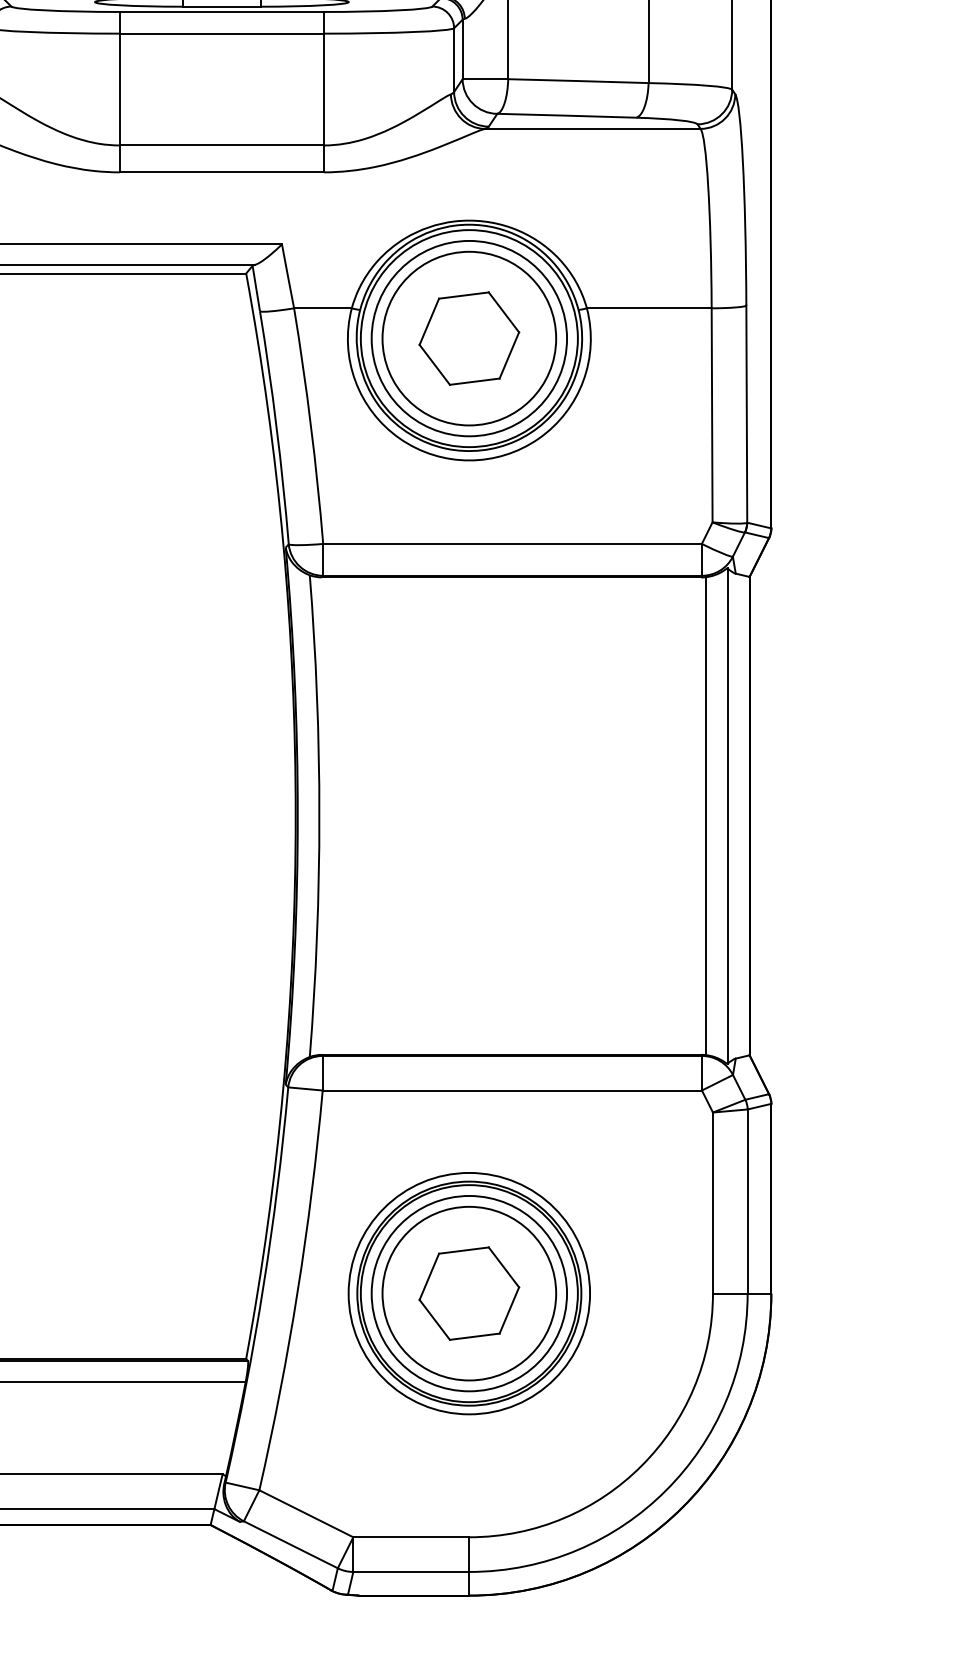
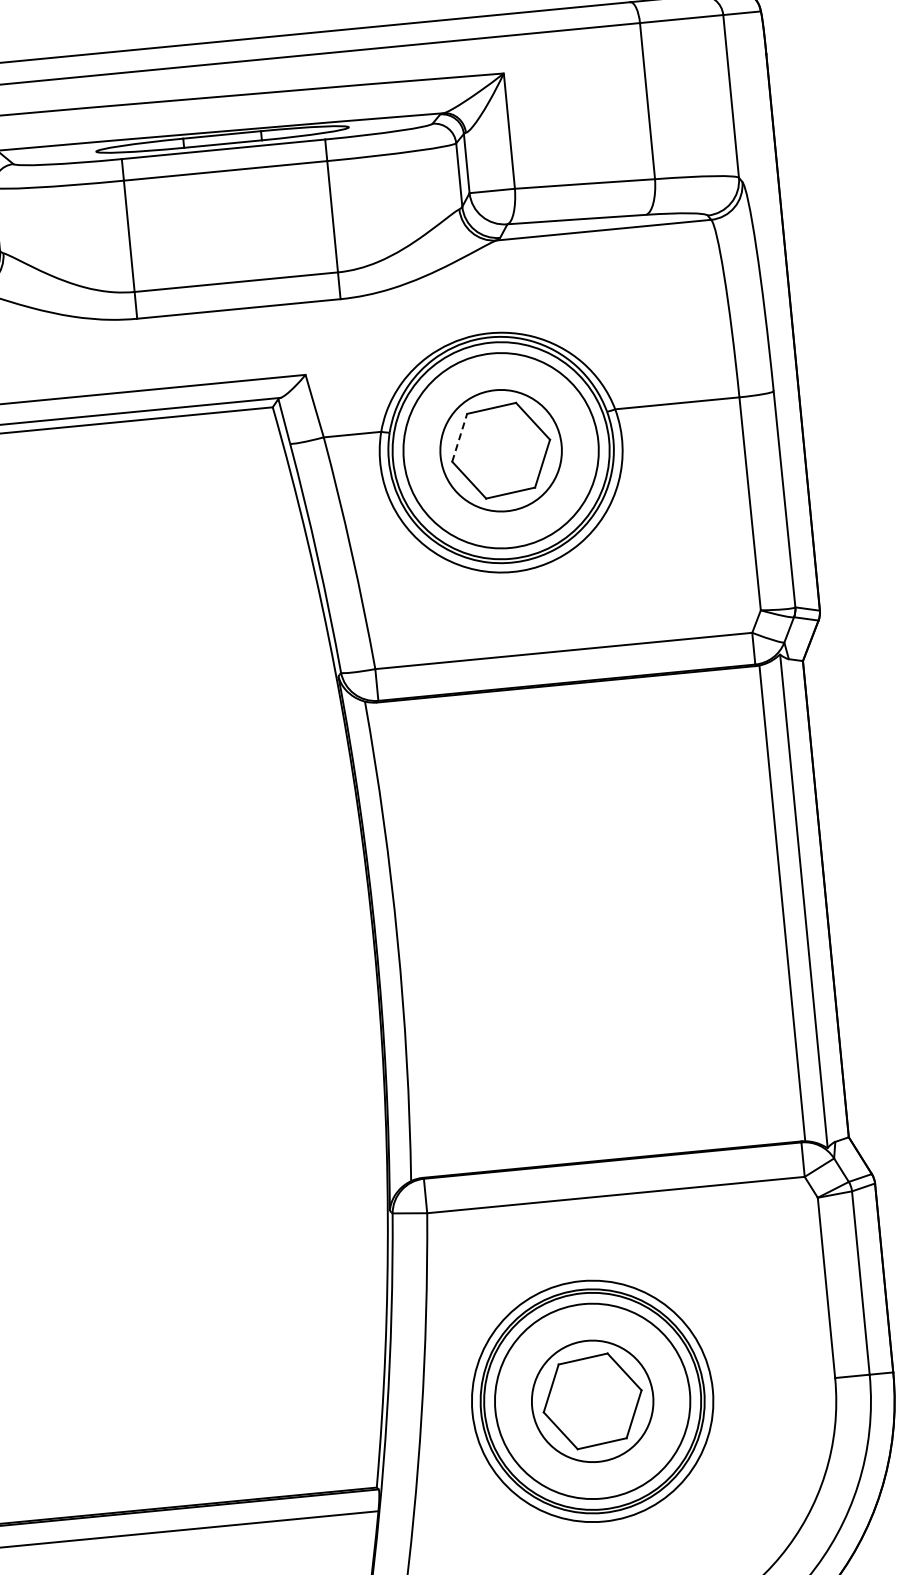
line: (429, 321) -> (459, 437), solid -> dashed
circle: (469, 338) -> (501, 450), size x0.7
circle: (469, 1293) -> (592, 1401), size x0.7

